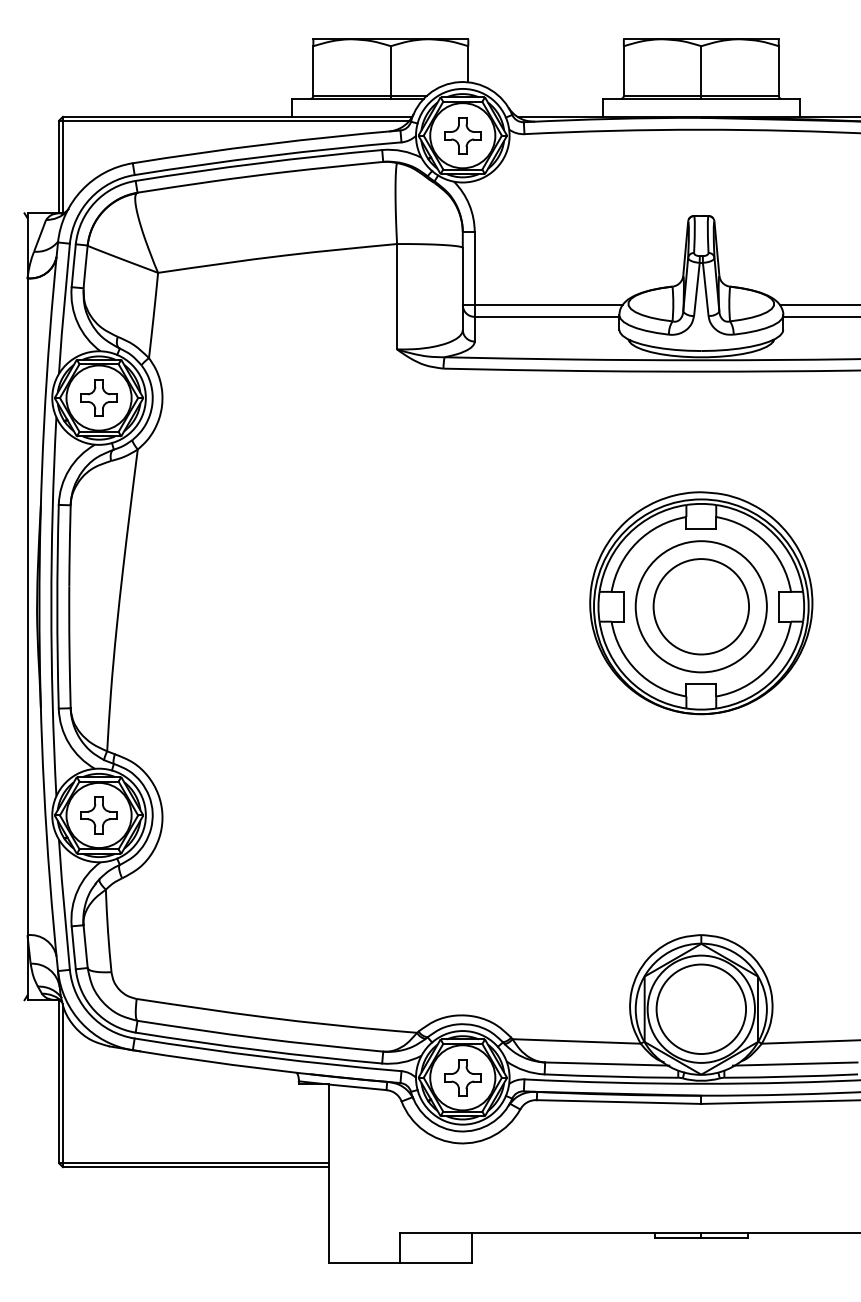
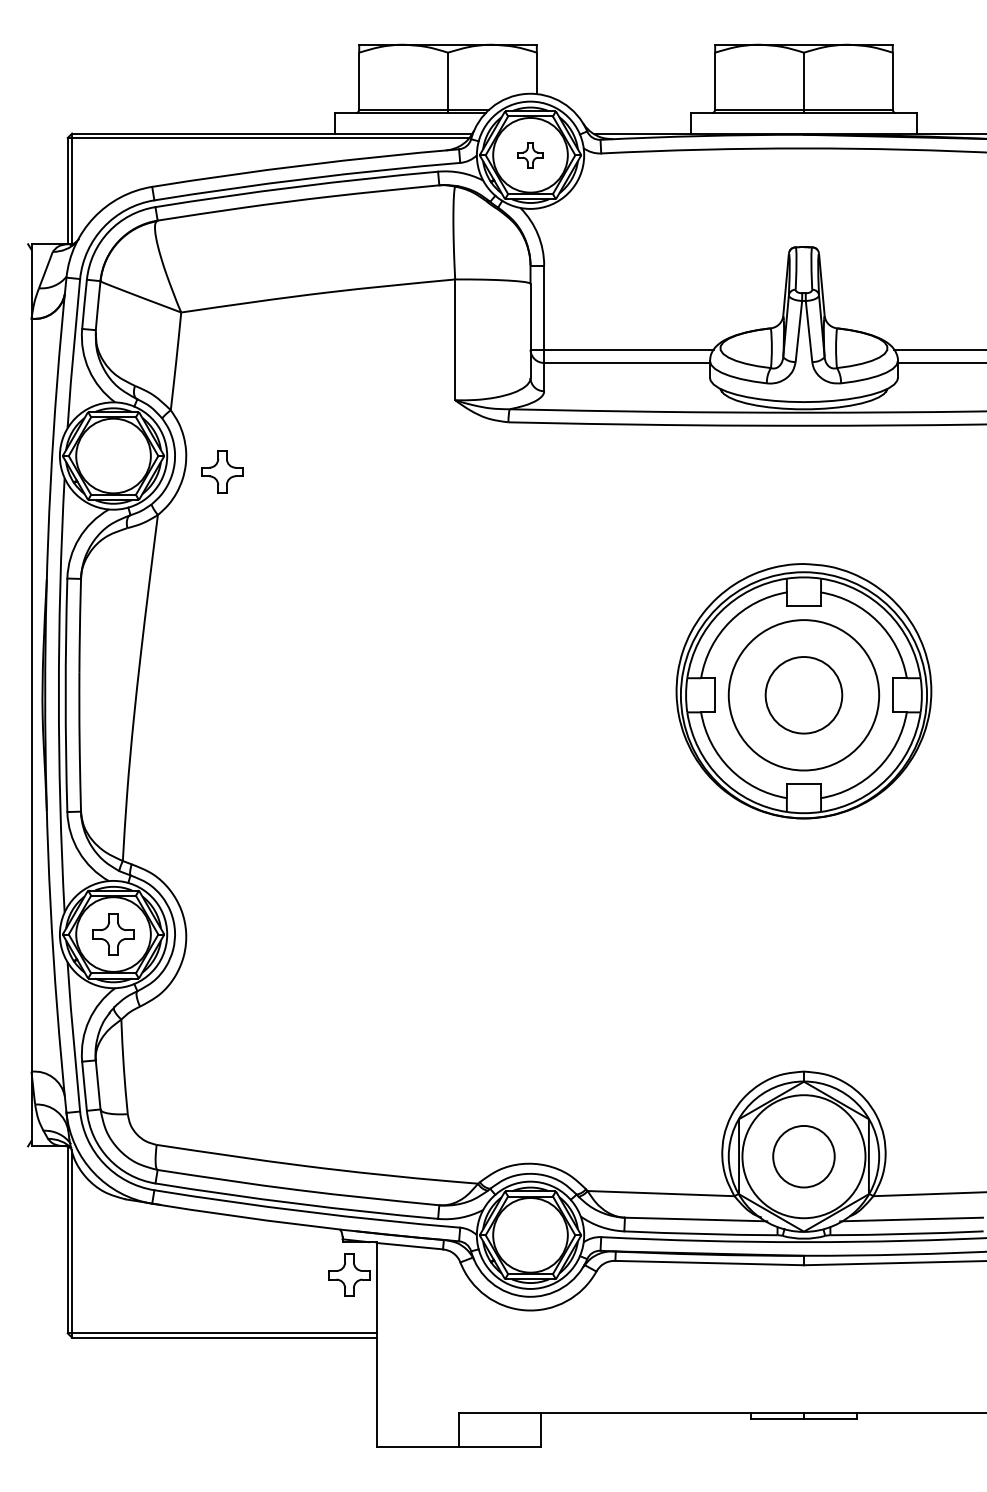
part: (462, 135) -> (530, 154), size x0.6
part: (99, 397) -> (222, 471), moved
circle: (700, 606) -> (803, 695), size x0.7
circle: (700, 1009) -> (803, 1156), size x0.6
part: (462, 1077) -> (349, 1274), moved

